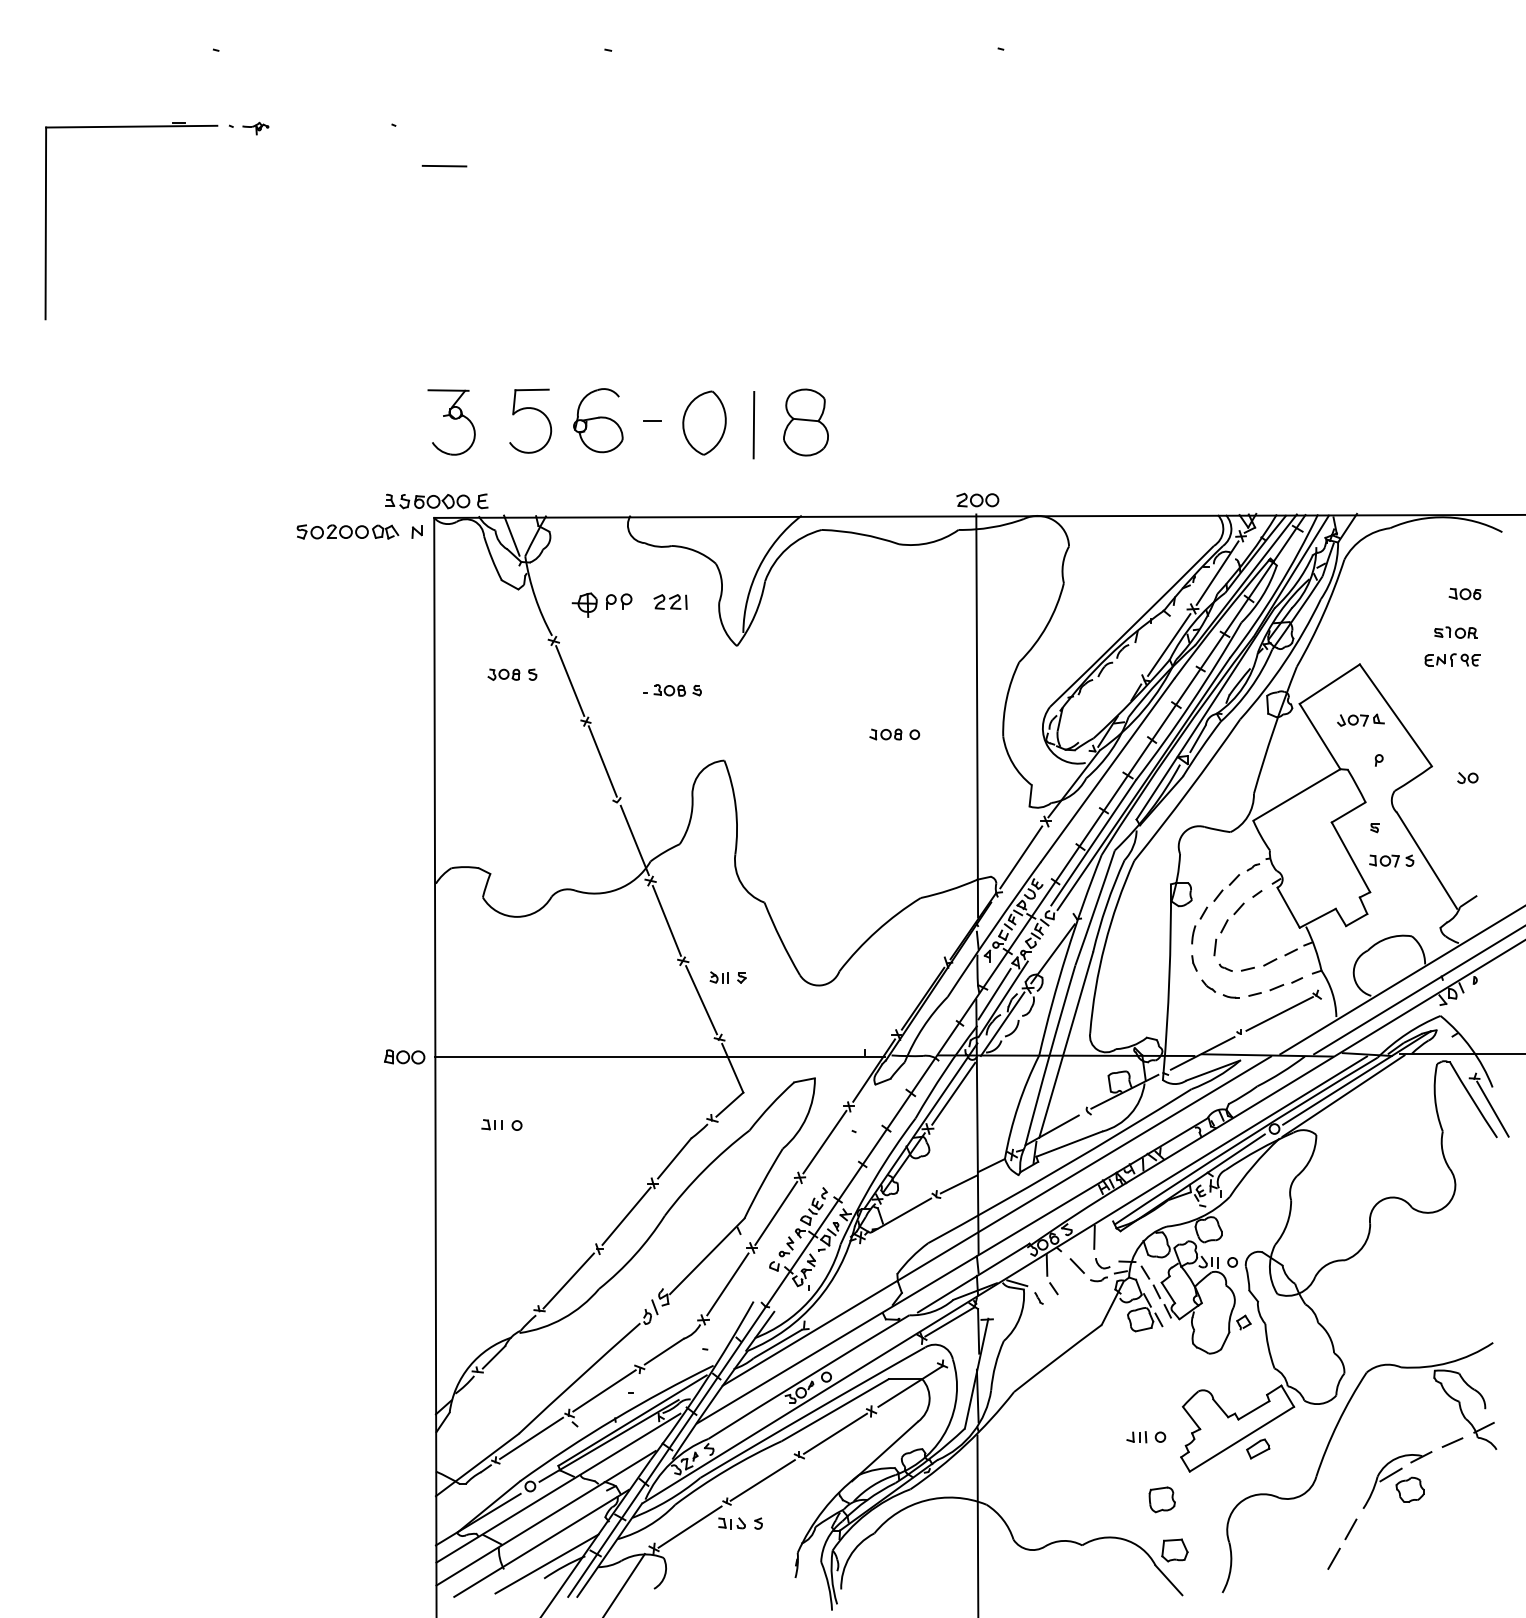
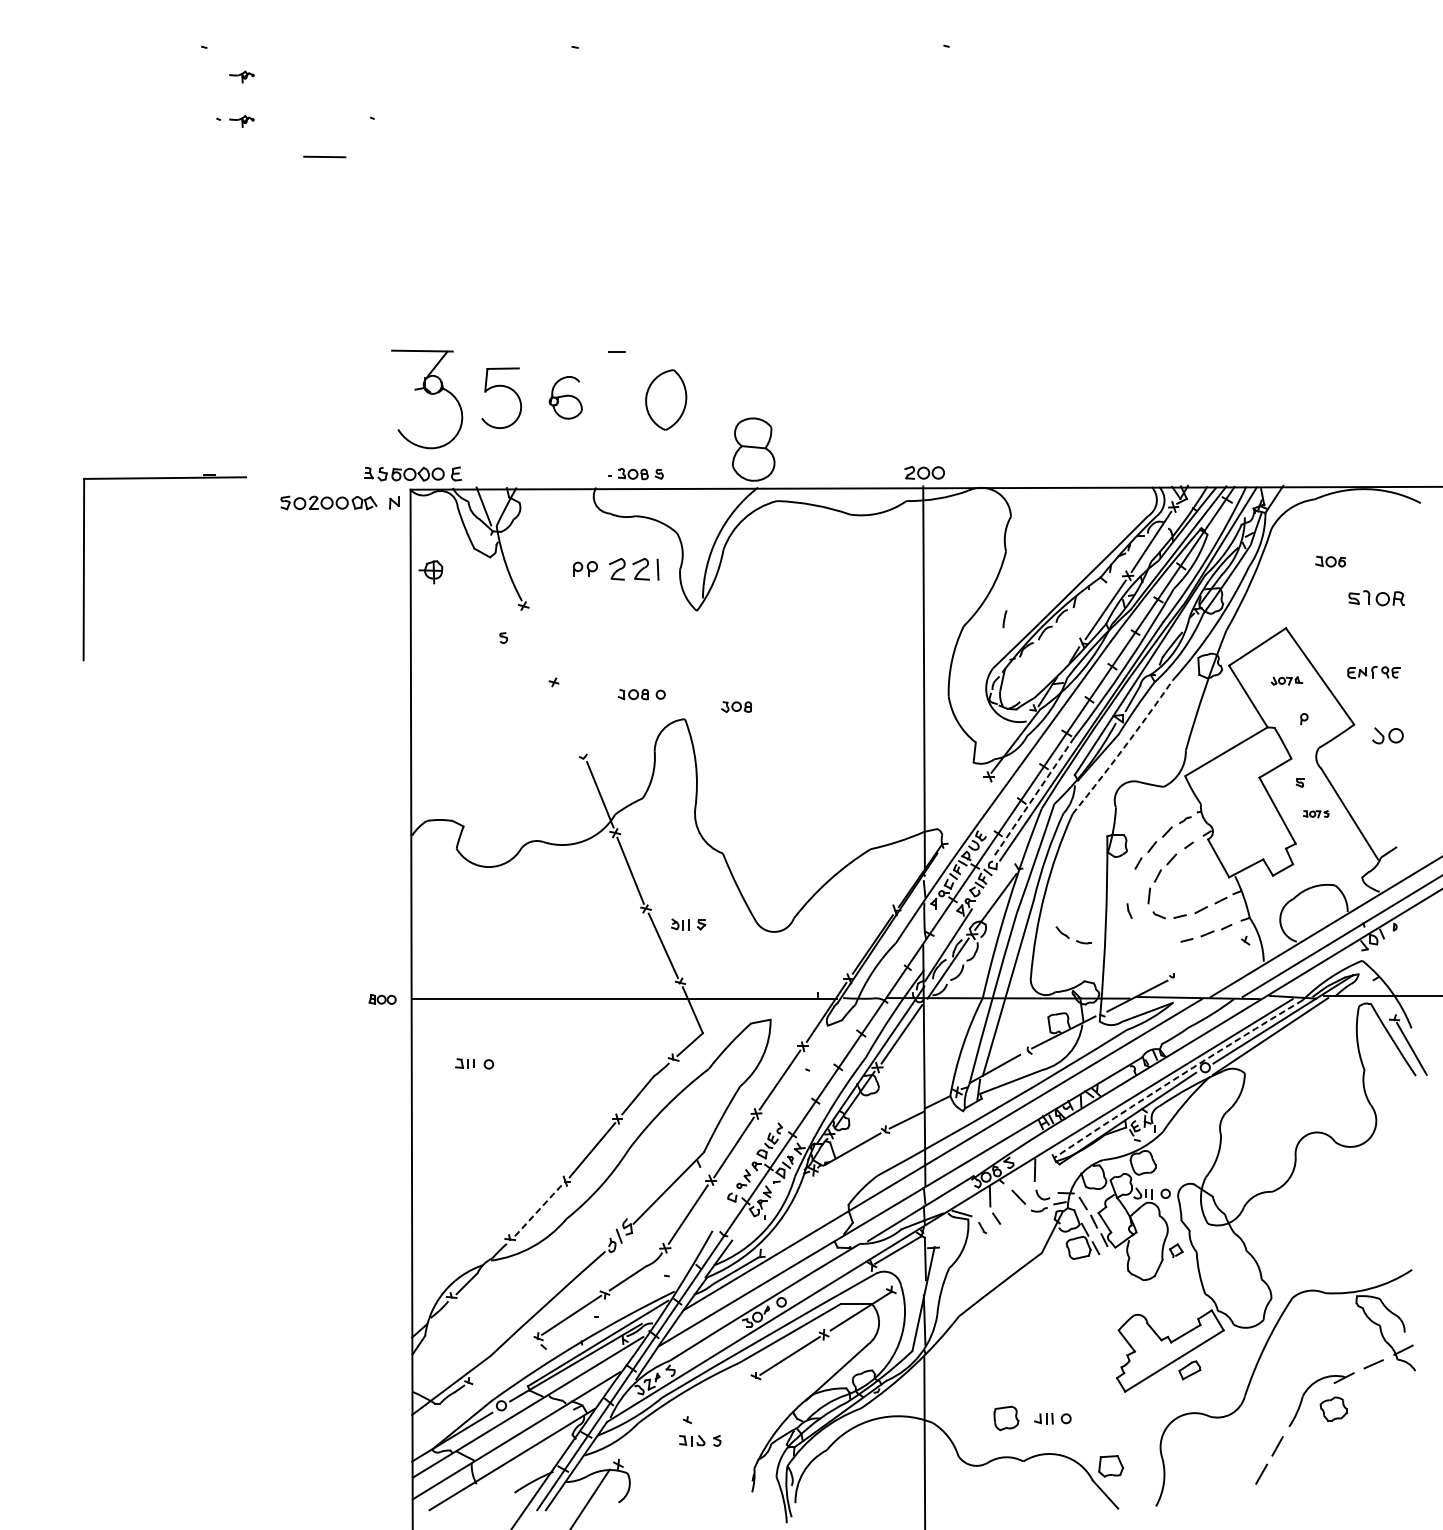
part: (255, 81) -> (241, 76), added
line: (444, 166) -> (324, 157), moved
part: (46, 221) -> (84, 567), moved
part: (598, 420) -> (565, 397), size x0.7
line: (652, 420) -> (616, 351), moved
part: (451, 422) -> (426, 399), size x1.6
part: (805, 422) -> (753, 449), moved
line: (753, 424) -> (712, 401), removed
part: (1464, 594) -> (1330, 562), moved
part: (670, 601) -> (634, 568), size x1.6
part: (584, 604) -> (430, 571), moved
part: (1455, 632) -> (1376, 598), size x1.4
part: (1452, 659) -> (1373, 671), moved
part: (503, 674) -> (736, 706), moved
line: (570, 680) -> (539, 643), removed
part: (672, 690) -> (635, 474), moved
part: (1360, 719) -> (1286, 680), size x0.7
part: (894, 734) -> (641, 694), moved
line: (602, 761) -> (569, 720), removed
part: (1467, 777) -> (1387, 735), size x1.6
arc: (1188, 791) -> (1123, 748), solid -> dashed
line: (1093, 842) -> (1034, 796), solid -> dashed
line: (1021, 857) -> (965, 810), removed
part: (1391, 860) -> (1315, 813), size x0.6
line: (1193, 934) -> (1004, 618), moved
part: (1220, 988) -> (1073, 934), moved
line: (994, 993) -> (940, 939), removed
line: (1279, 1013) -> (1210, 958), removed
part: (404, 1056) -> (382, 999), size x0.7
arc: (1244, 1139) -> (1176, 1077), solid -> dashed
line: (568, 1281) -> (537, 1211), solid -> dashed
line: (531, 1437) -> (502, 1359), removed
part: (1146, 1437) -> (1053, 1419), moved
line: (1390, 1474) -> (1314, 1394), removed
line: (762, 1480) -> (721, 1400), removed
part: (1161, 1499) -> (1005, 1418), moved
line: (689, 1526) -> (651, 1443), removed
line: (546, 1563) -> (516, 1478), removed

